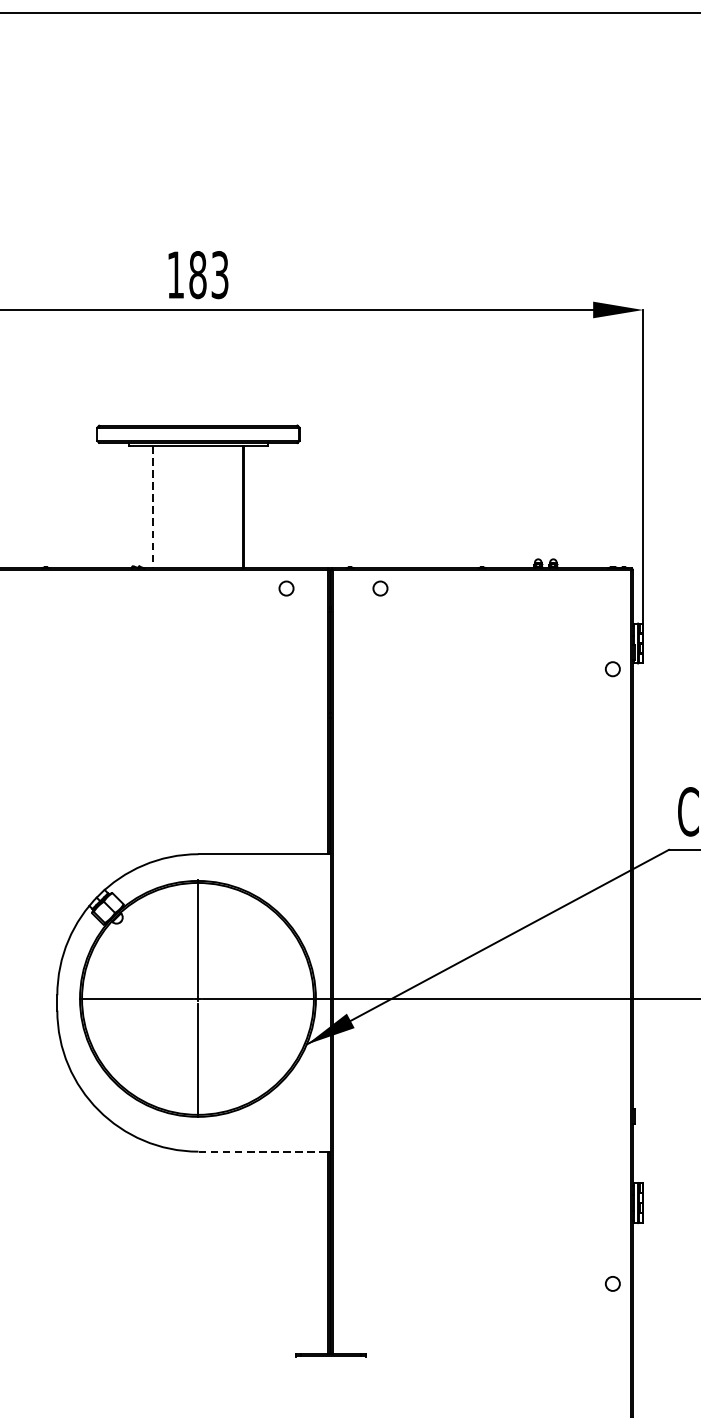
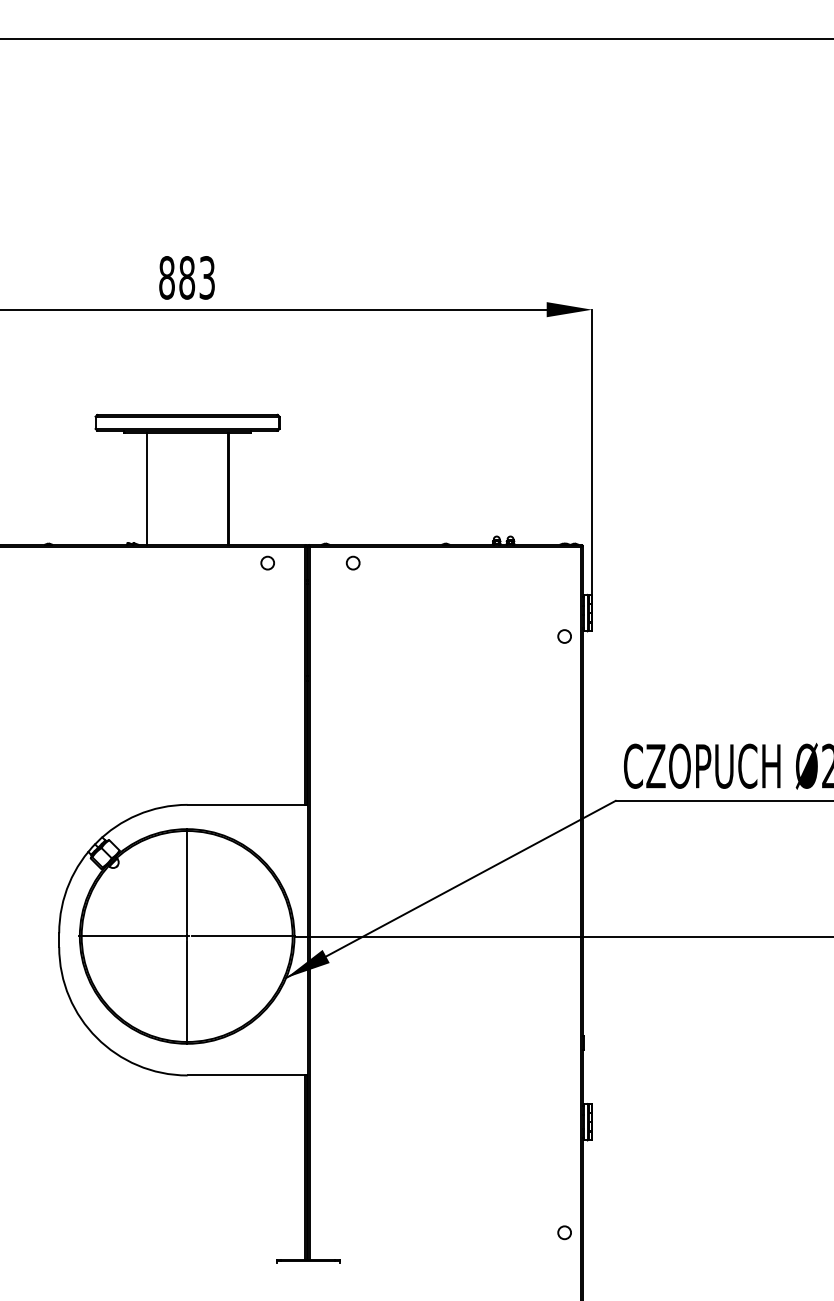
text: (175, 274) -> (166, 277), 183 -> 883
line: (153, 507) -> (146, 489), dashed -> solid
line: (263, 1151) -> (246, 1075), dashed -> solid
circle: (612, 1283) -> (564, 1232), moved

